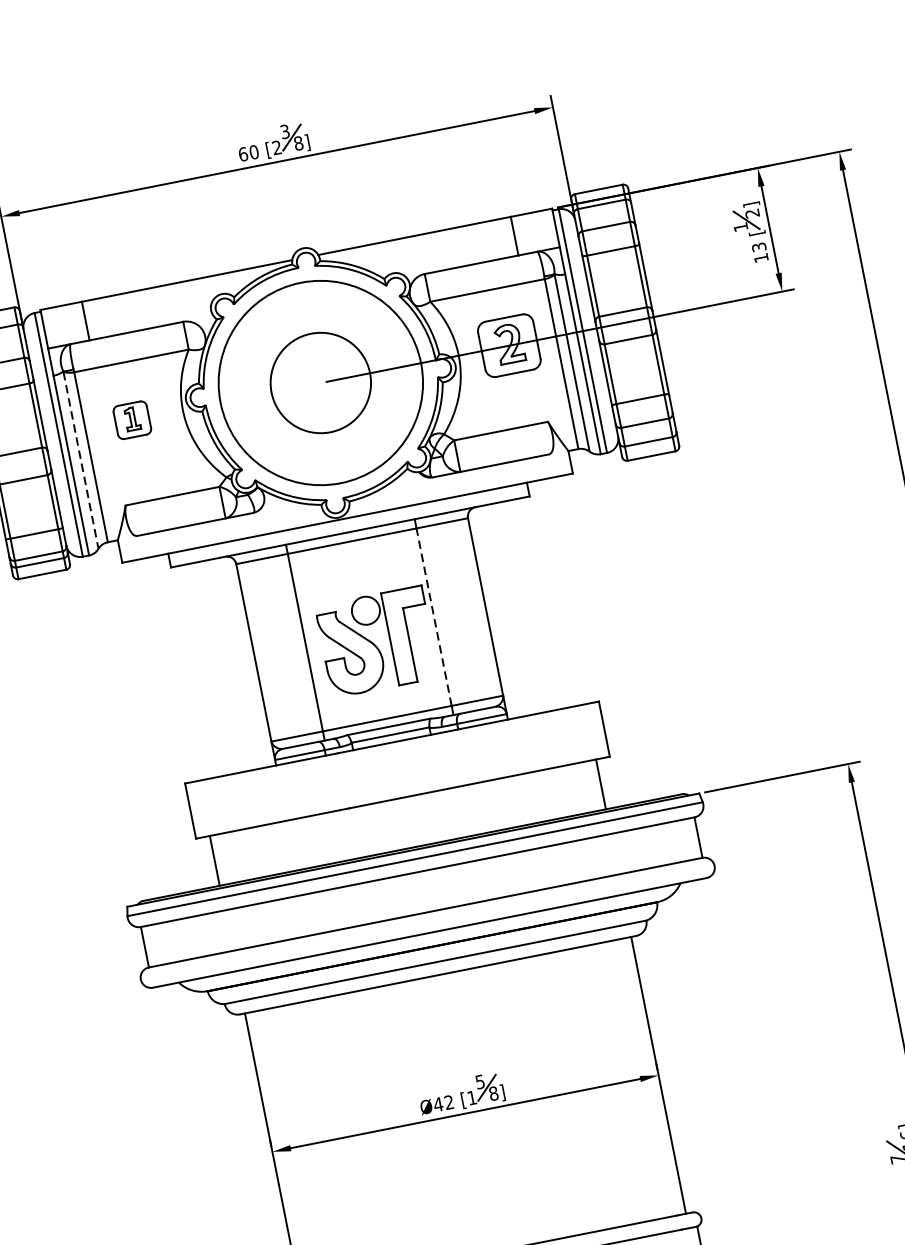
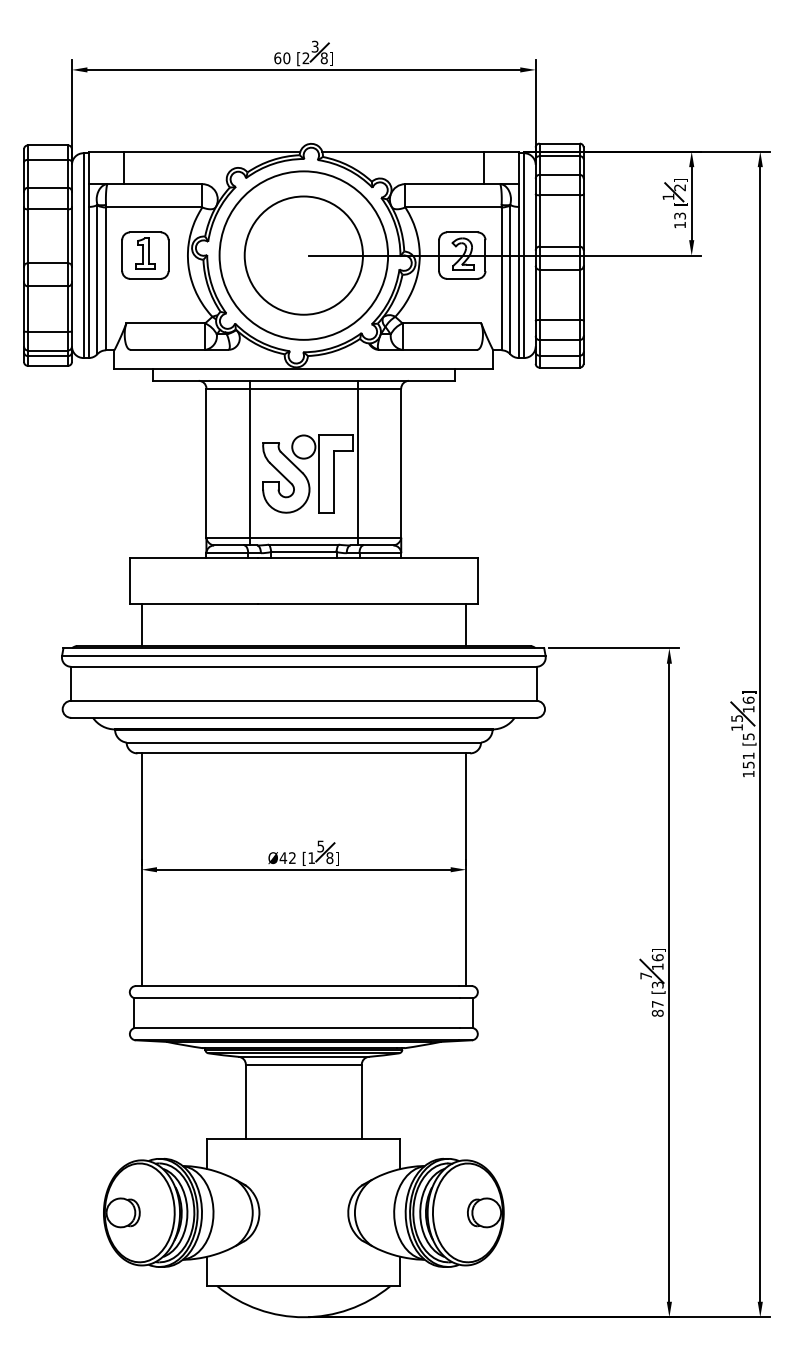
circle: (320, 382) -> (303, 255), size x1.43
part: (132, 420) -> (145, 255), size x1.67
line: (81, 461) -> (97, 280), dashed -> solid
line: (433, 617) -> (357, 463), dashed -> solid

